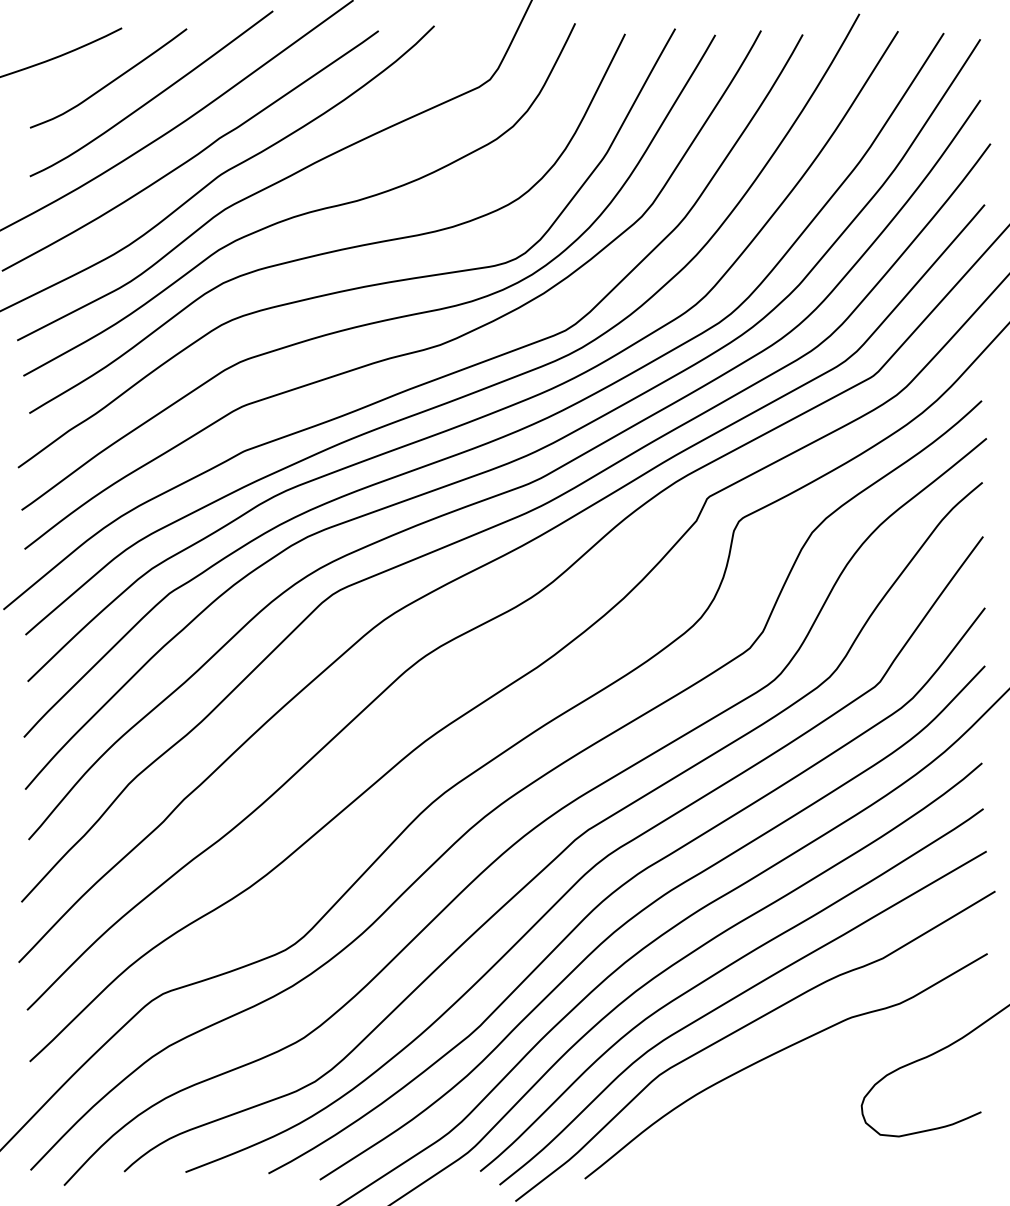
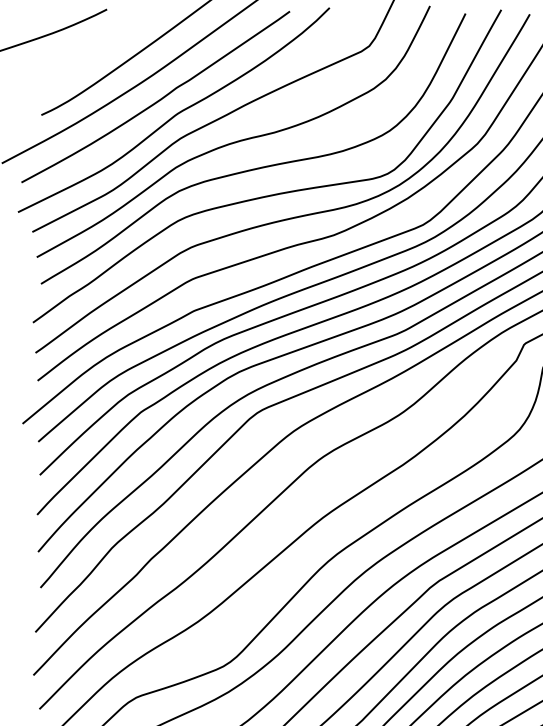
curve: (110, 81) -> (98, 47), removed

